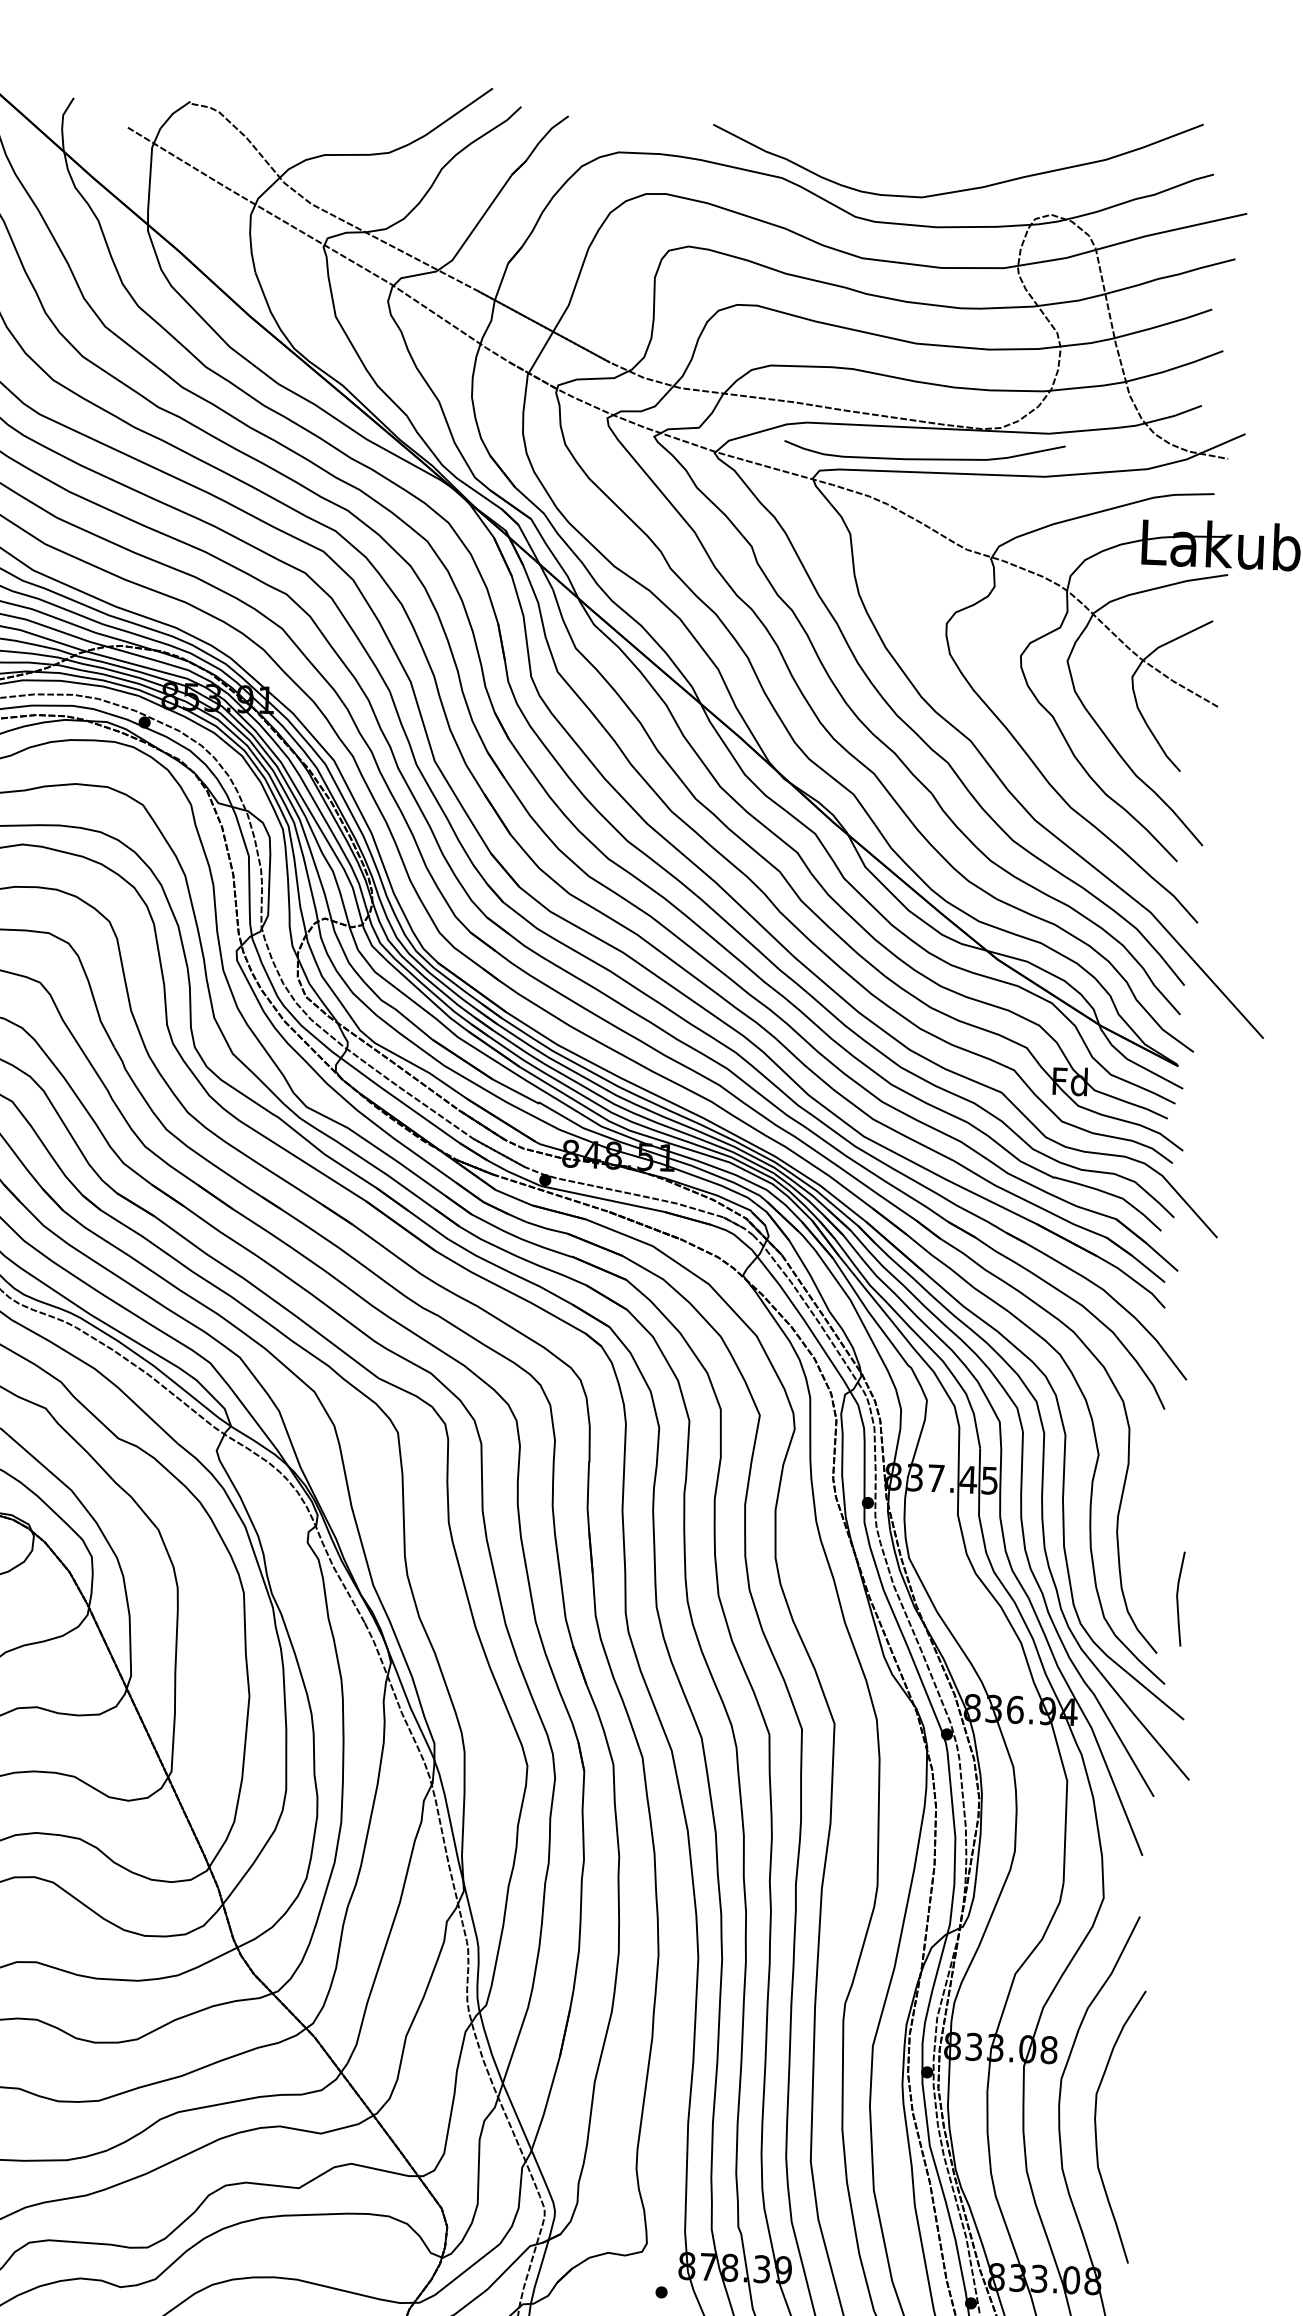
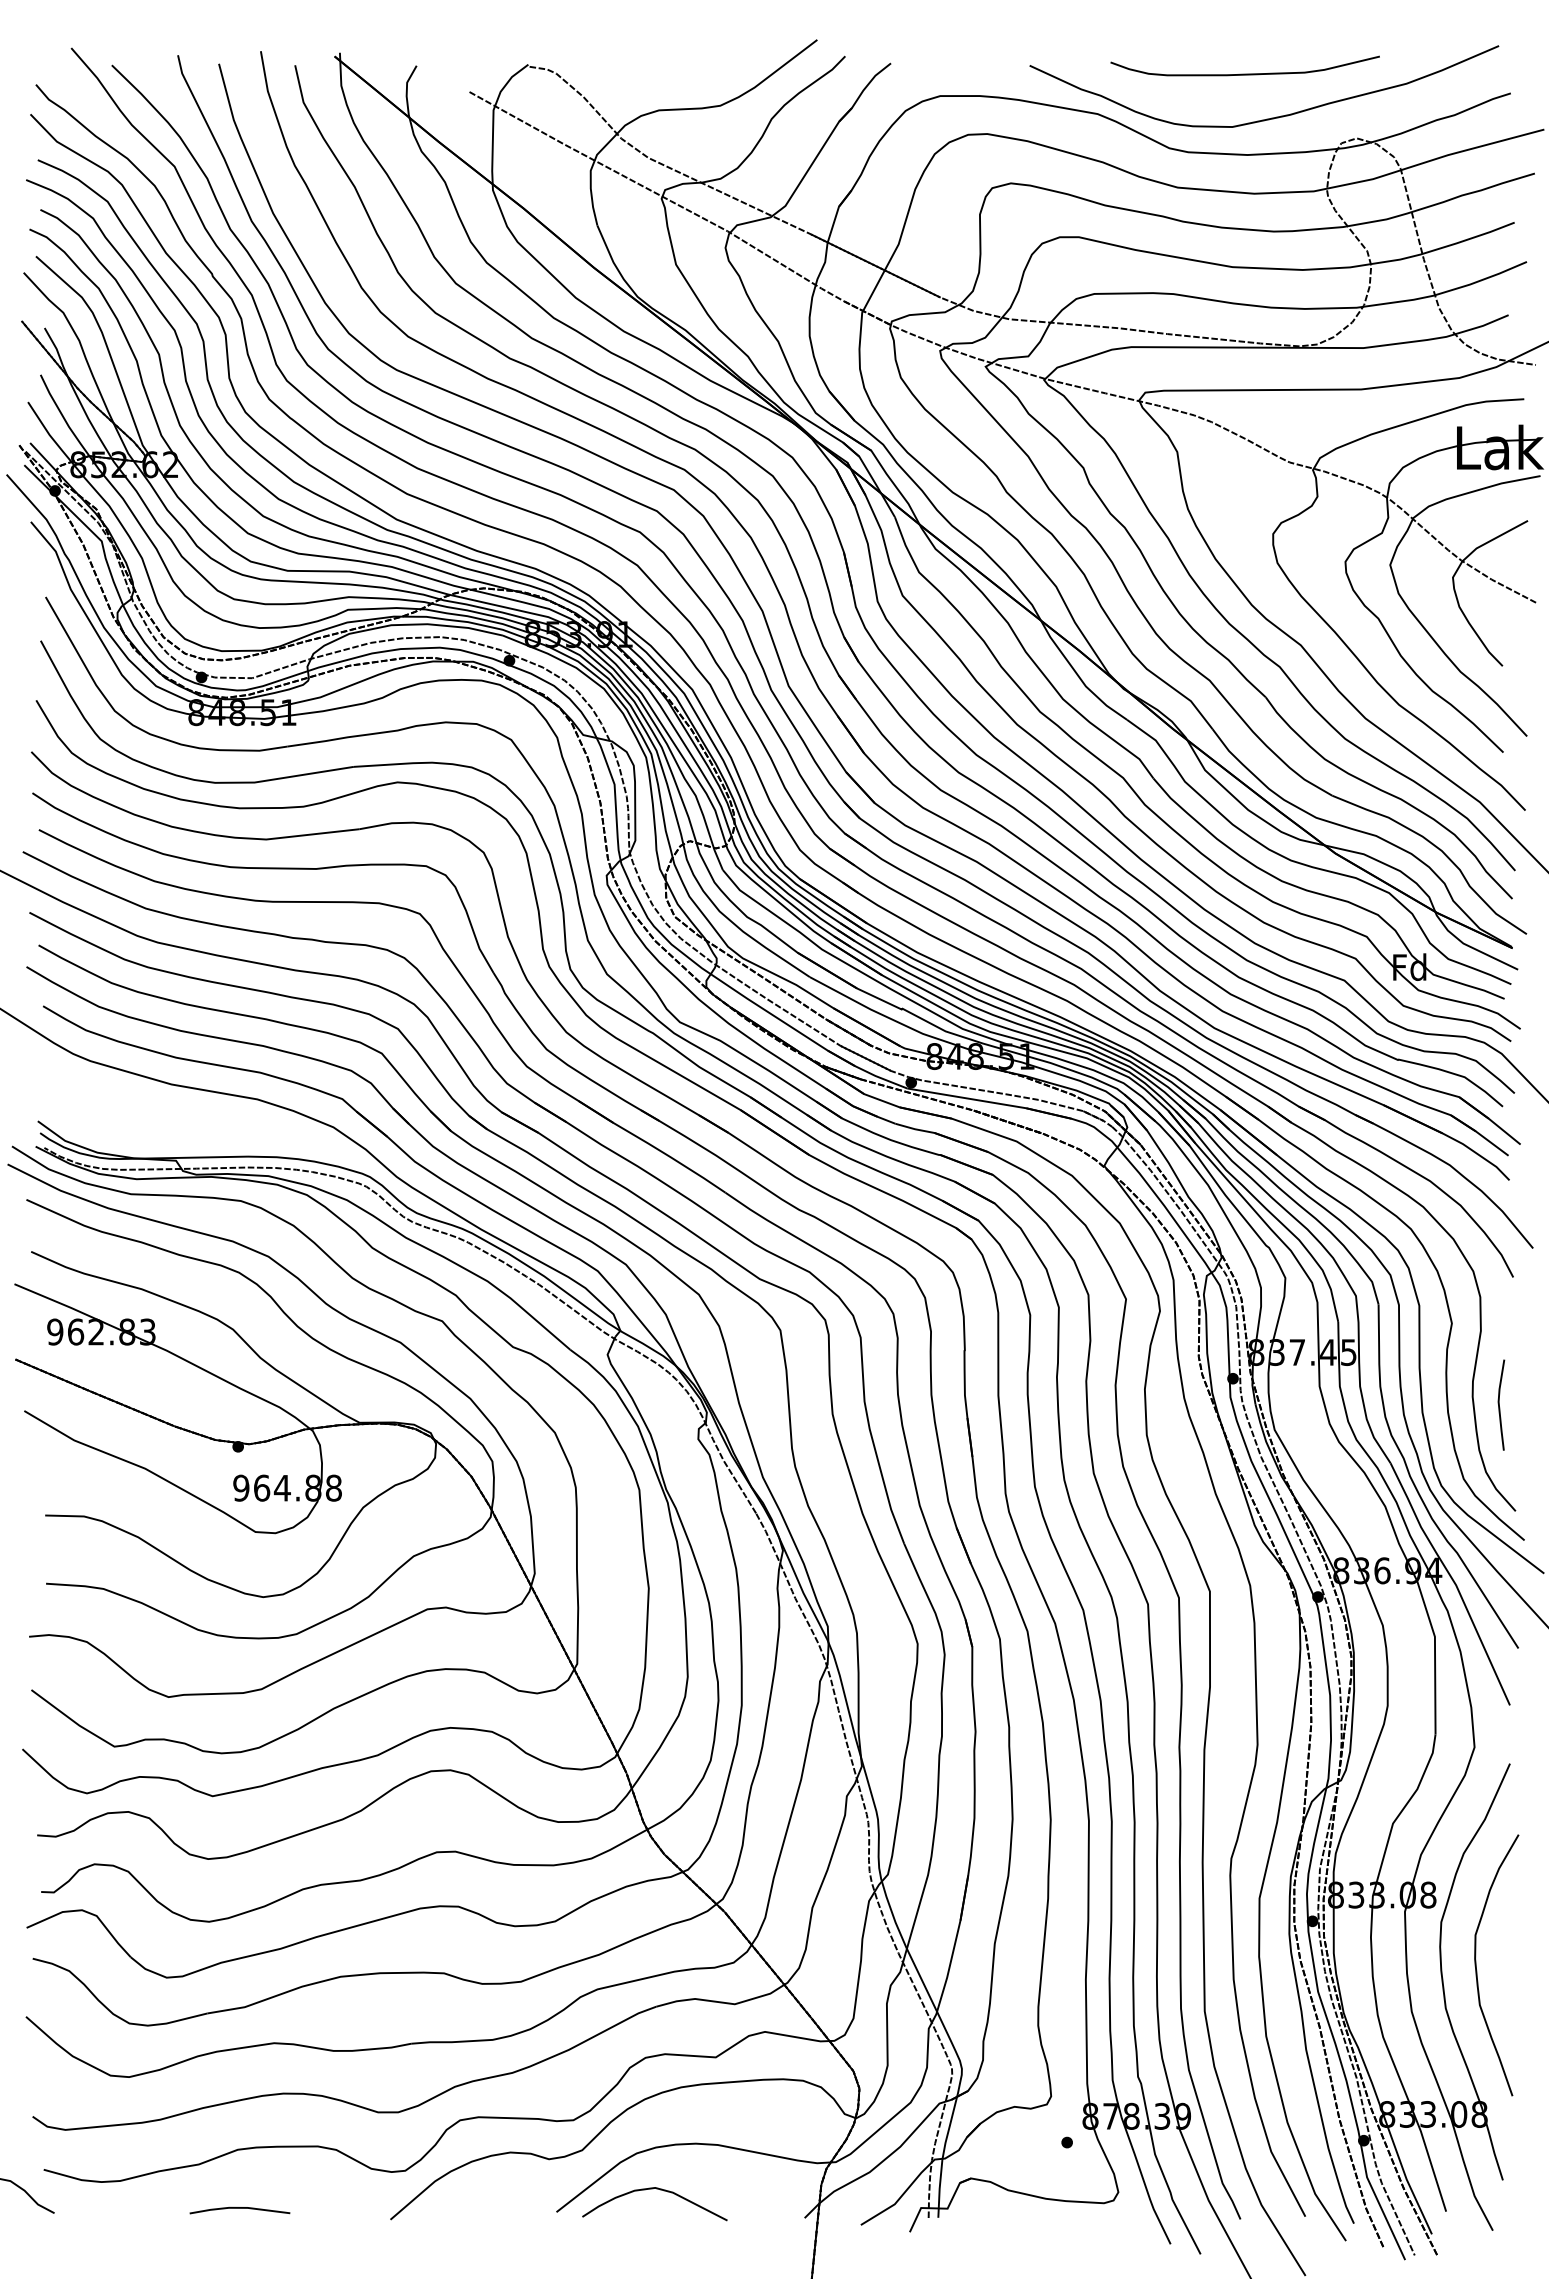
curve: (923, 458) -> (1244, 73), moved
line: (1177, 1598) -> (1499, 1404), moved

